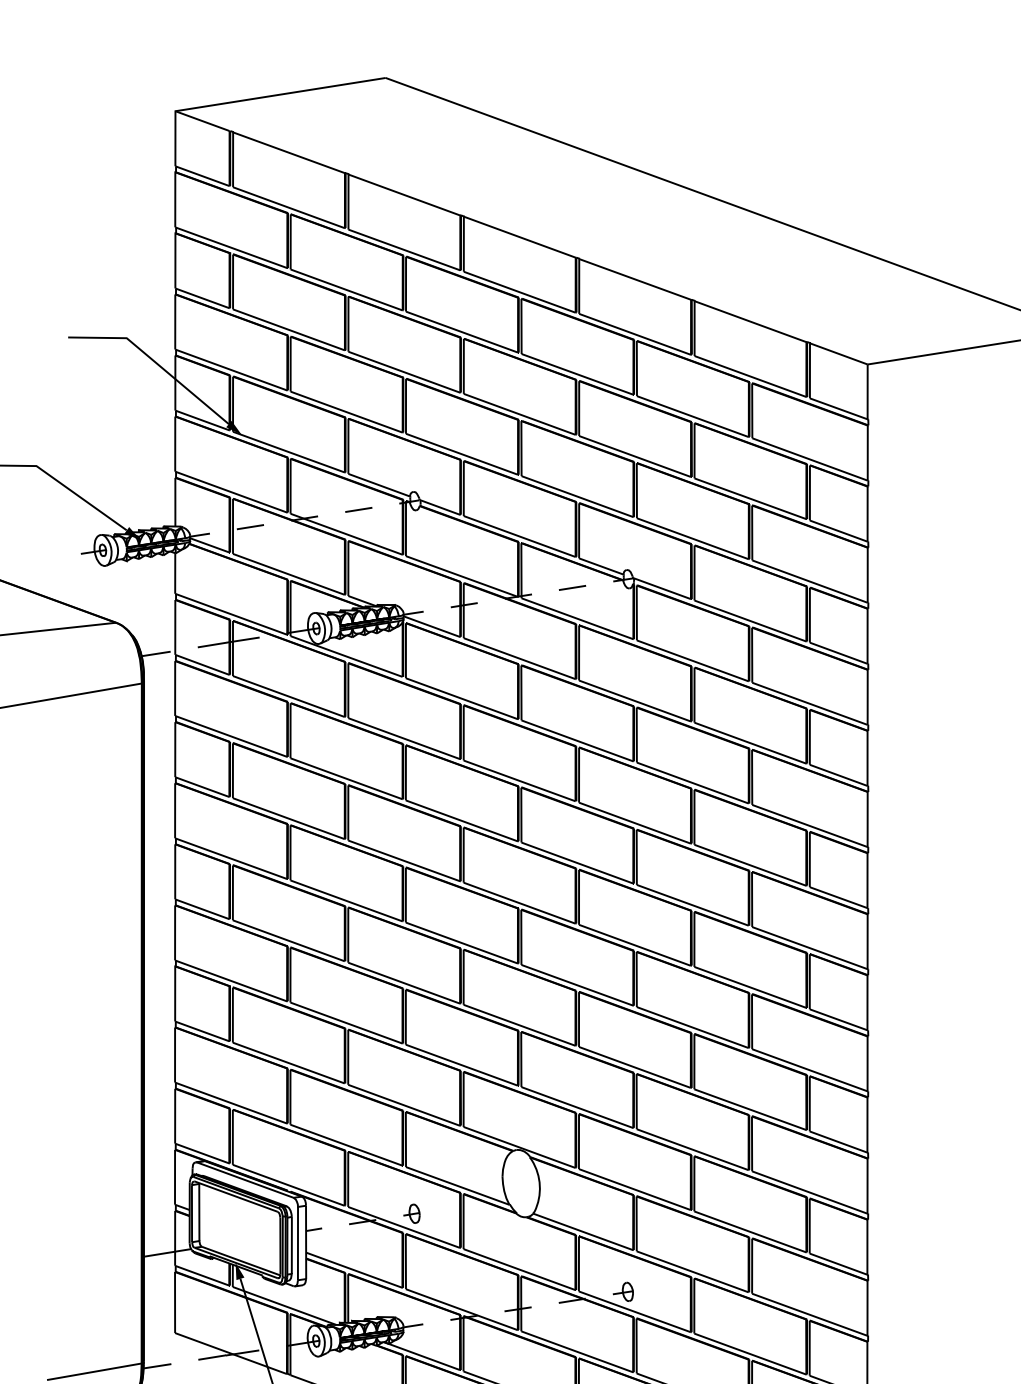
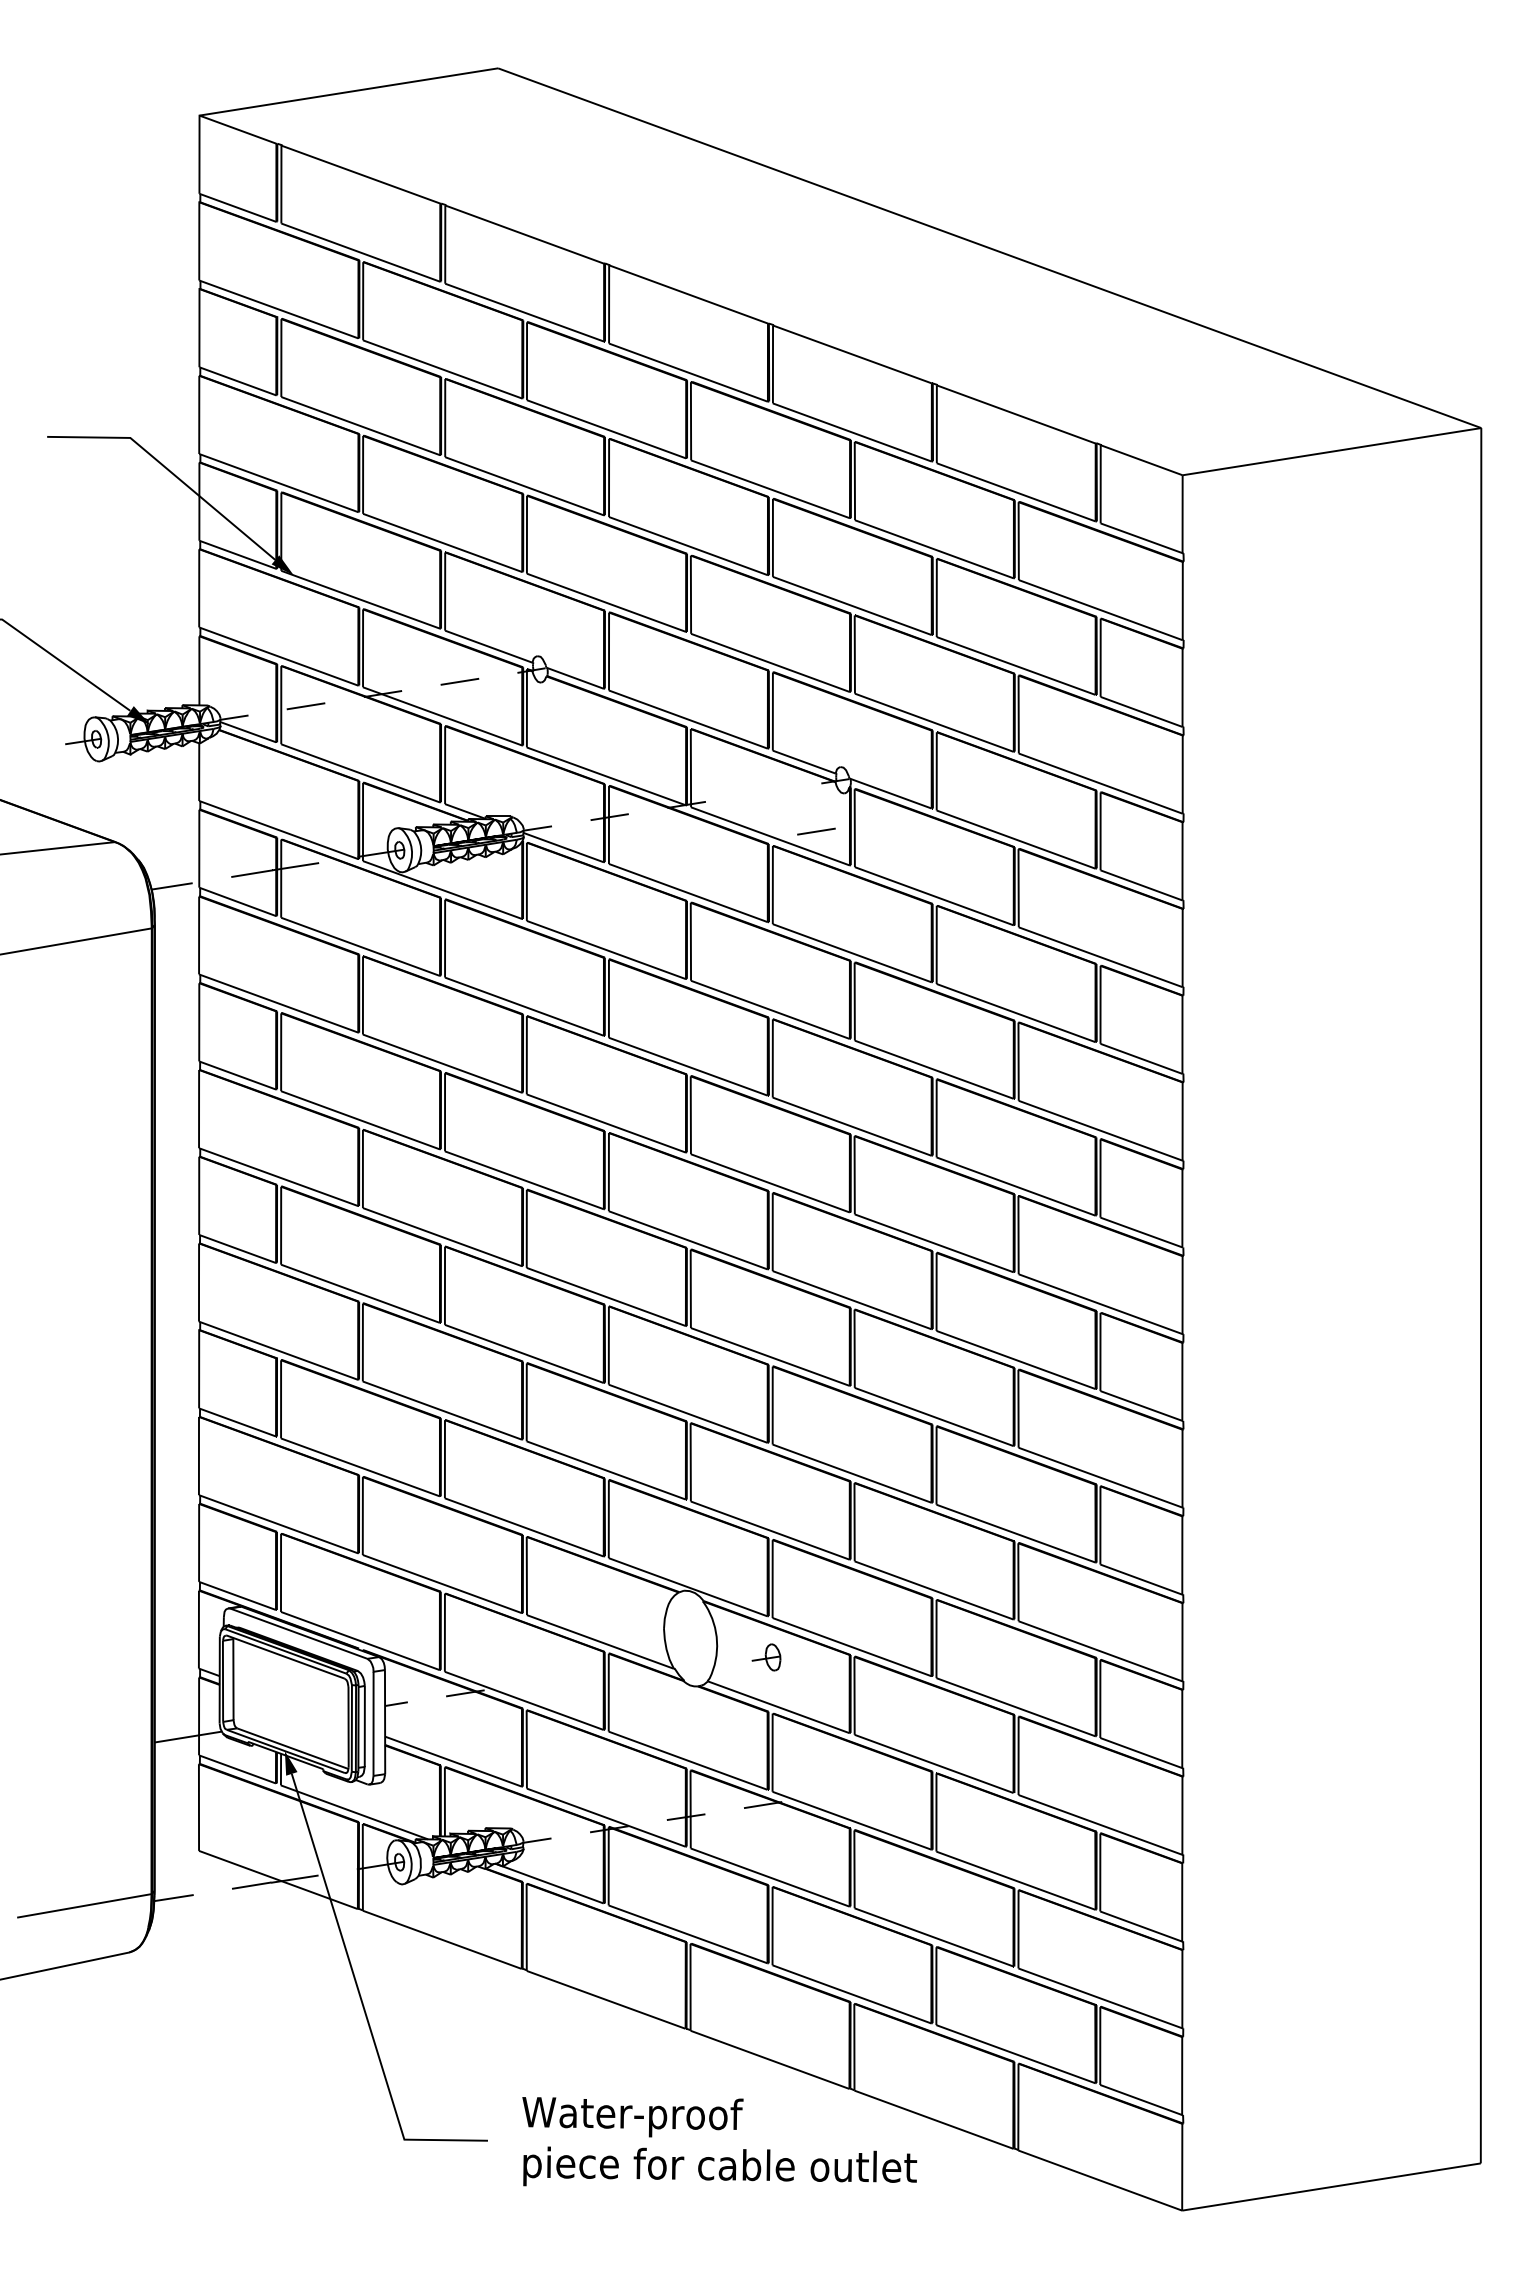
line: (572, 587) -> (816, 831), moved
part: (412, 1213) -> (535, 1681), removed
part: (623, 1291) -> (766, 1657), moved

